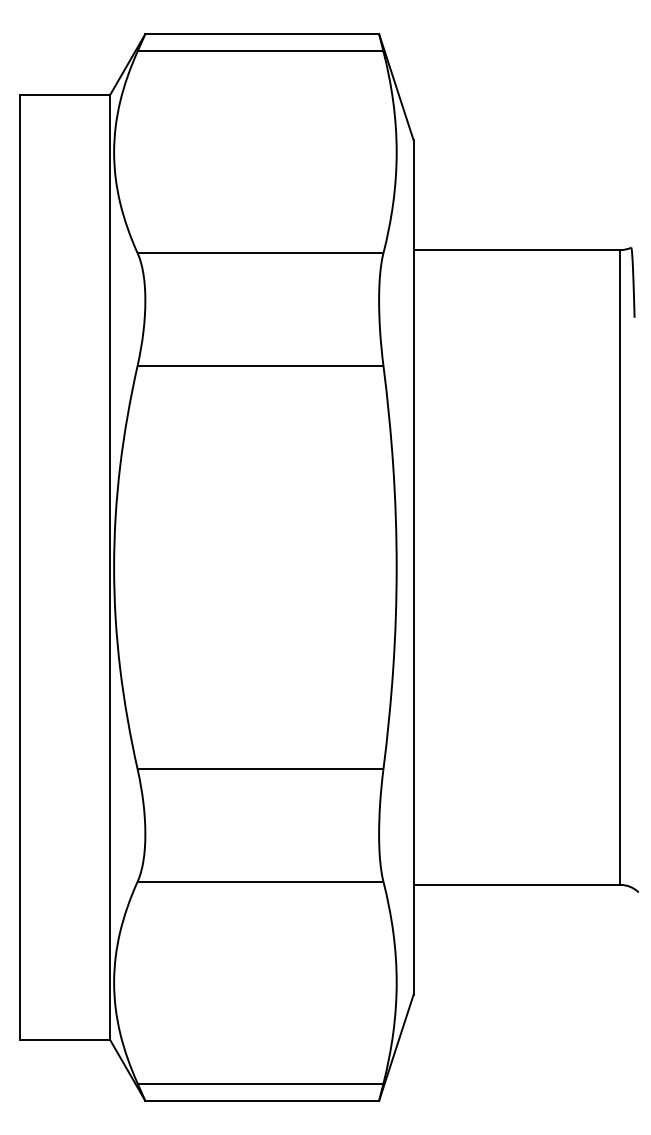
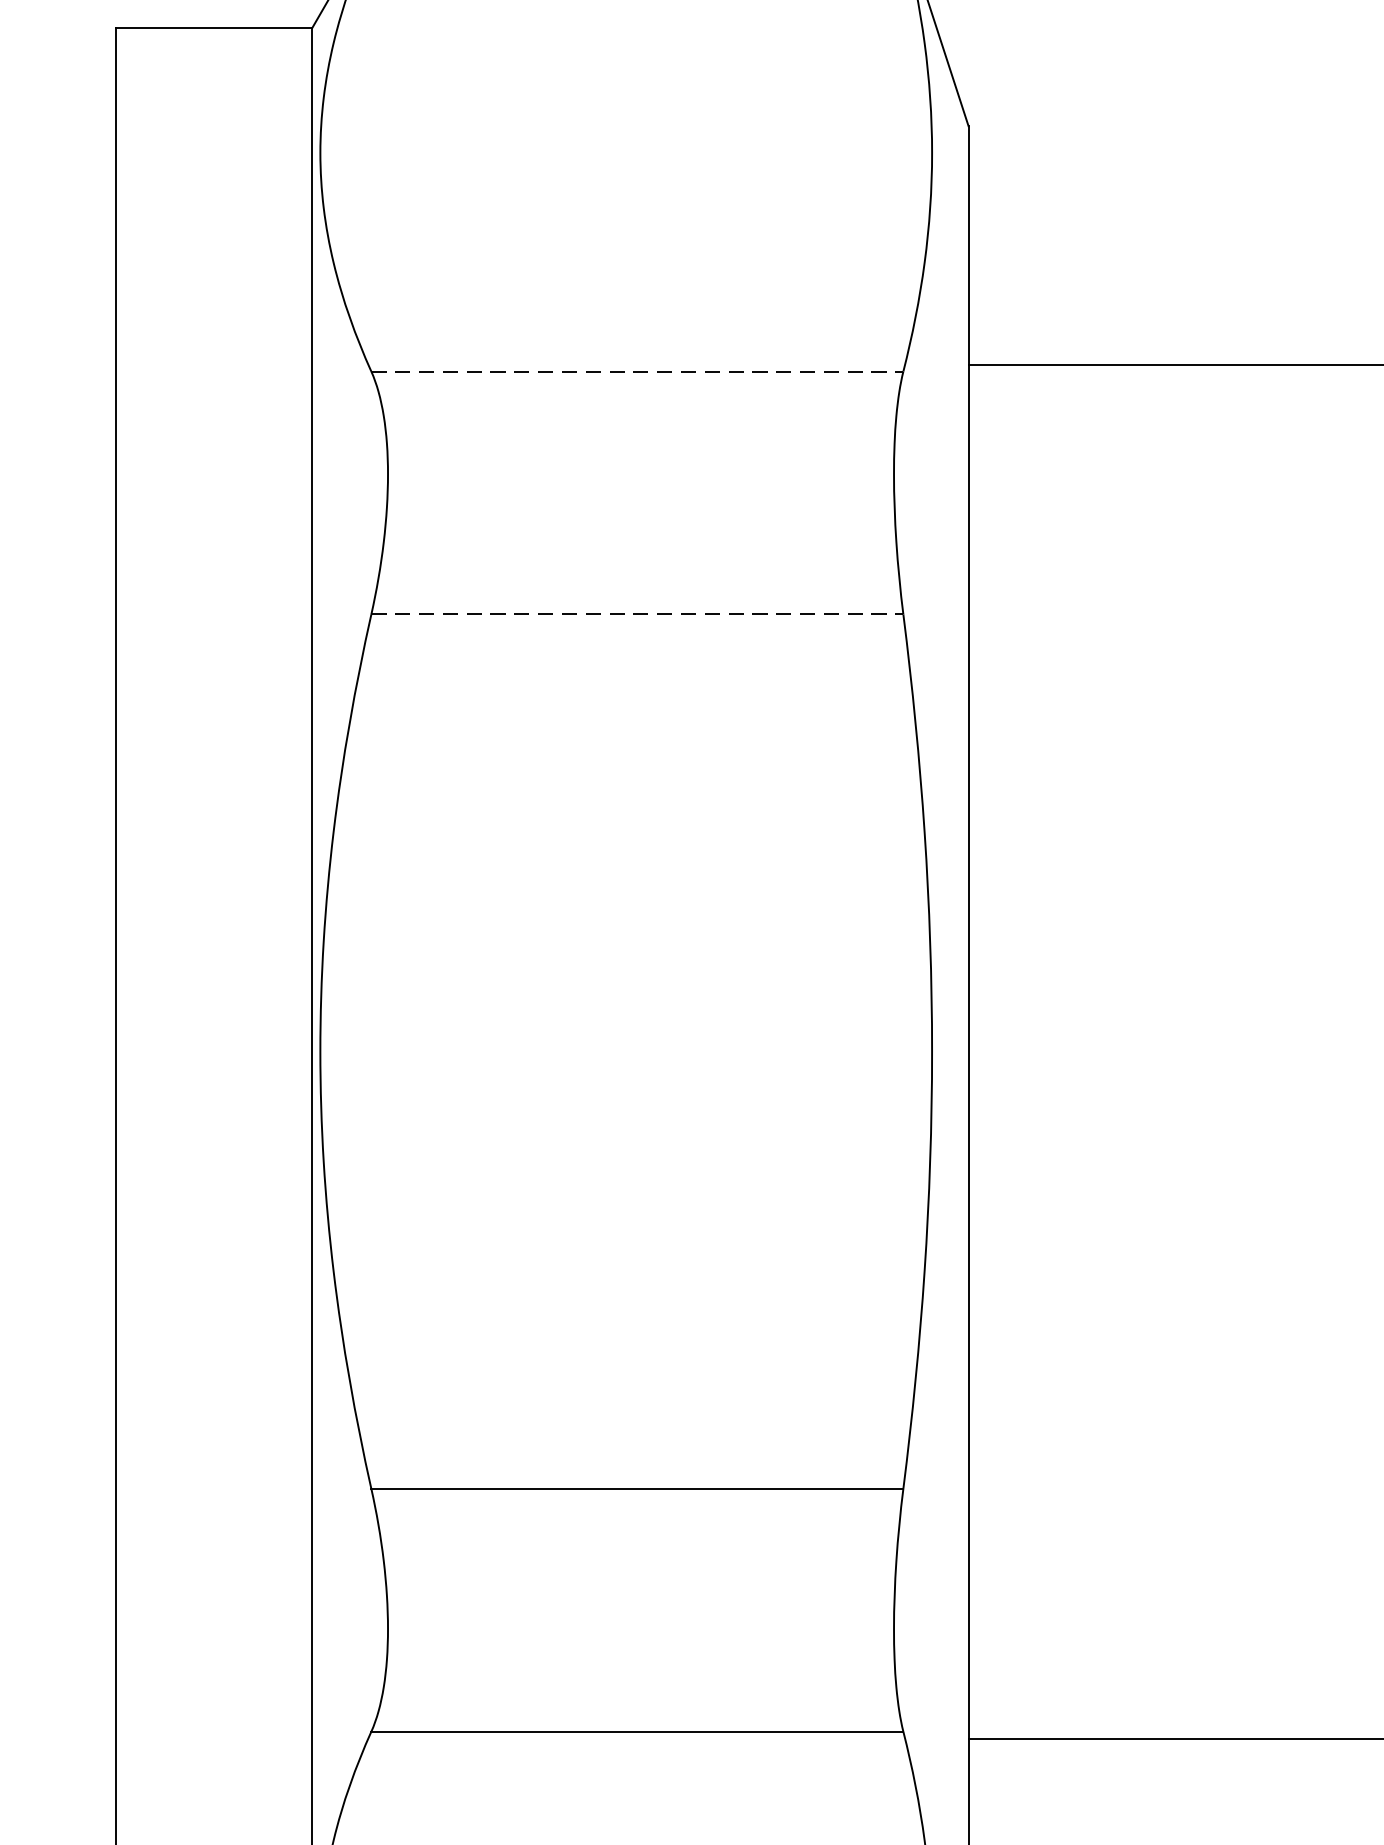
line: (260, 253) -> (637, 371), solid -> dashed
line: (260, 365) -> (637, 614), solid -> dashed

